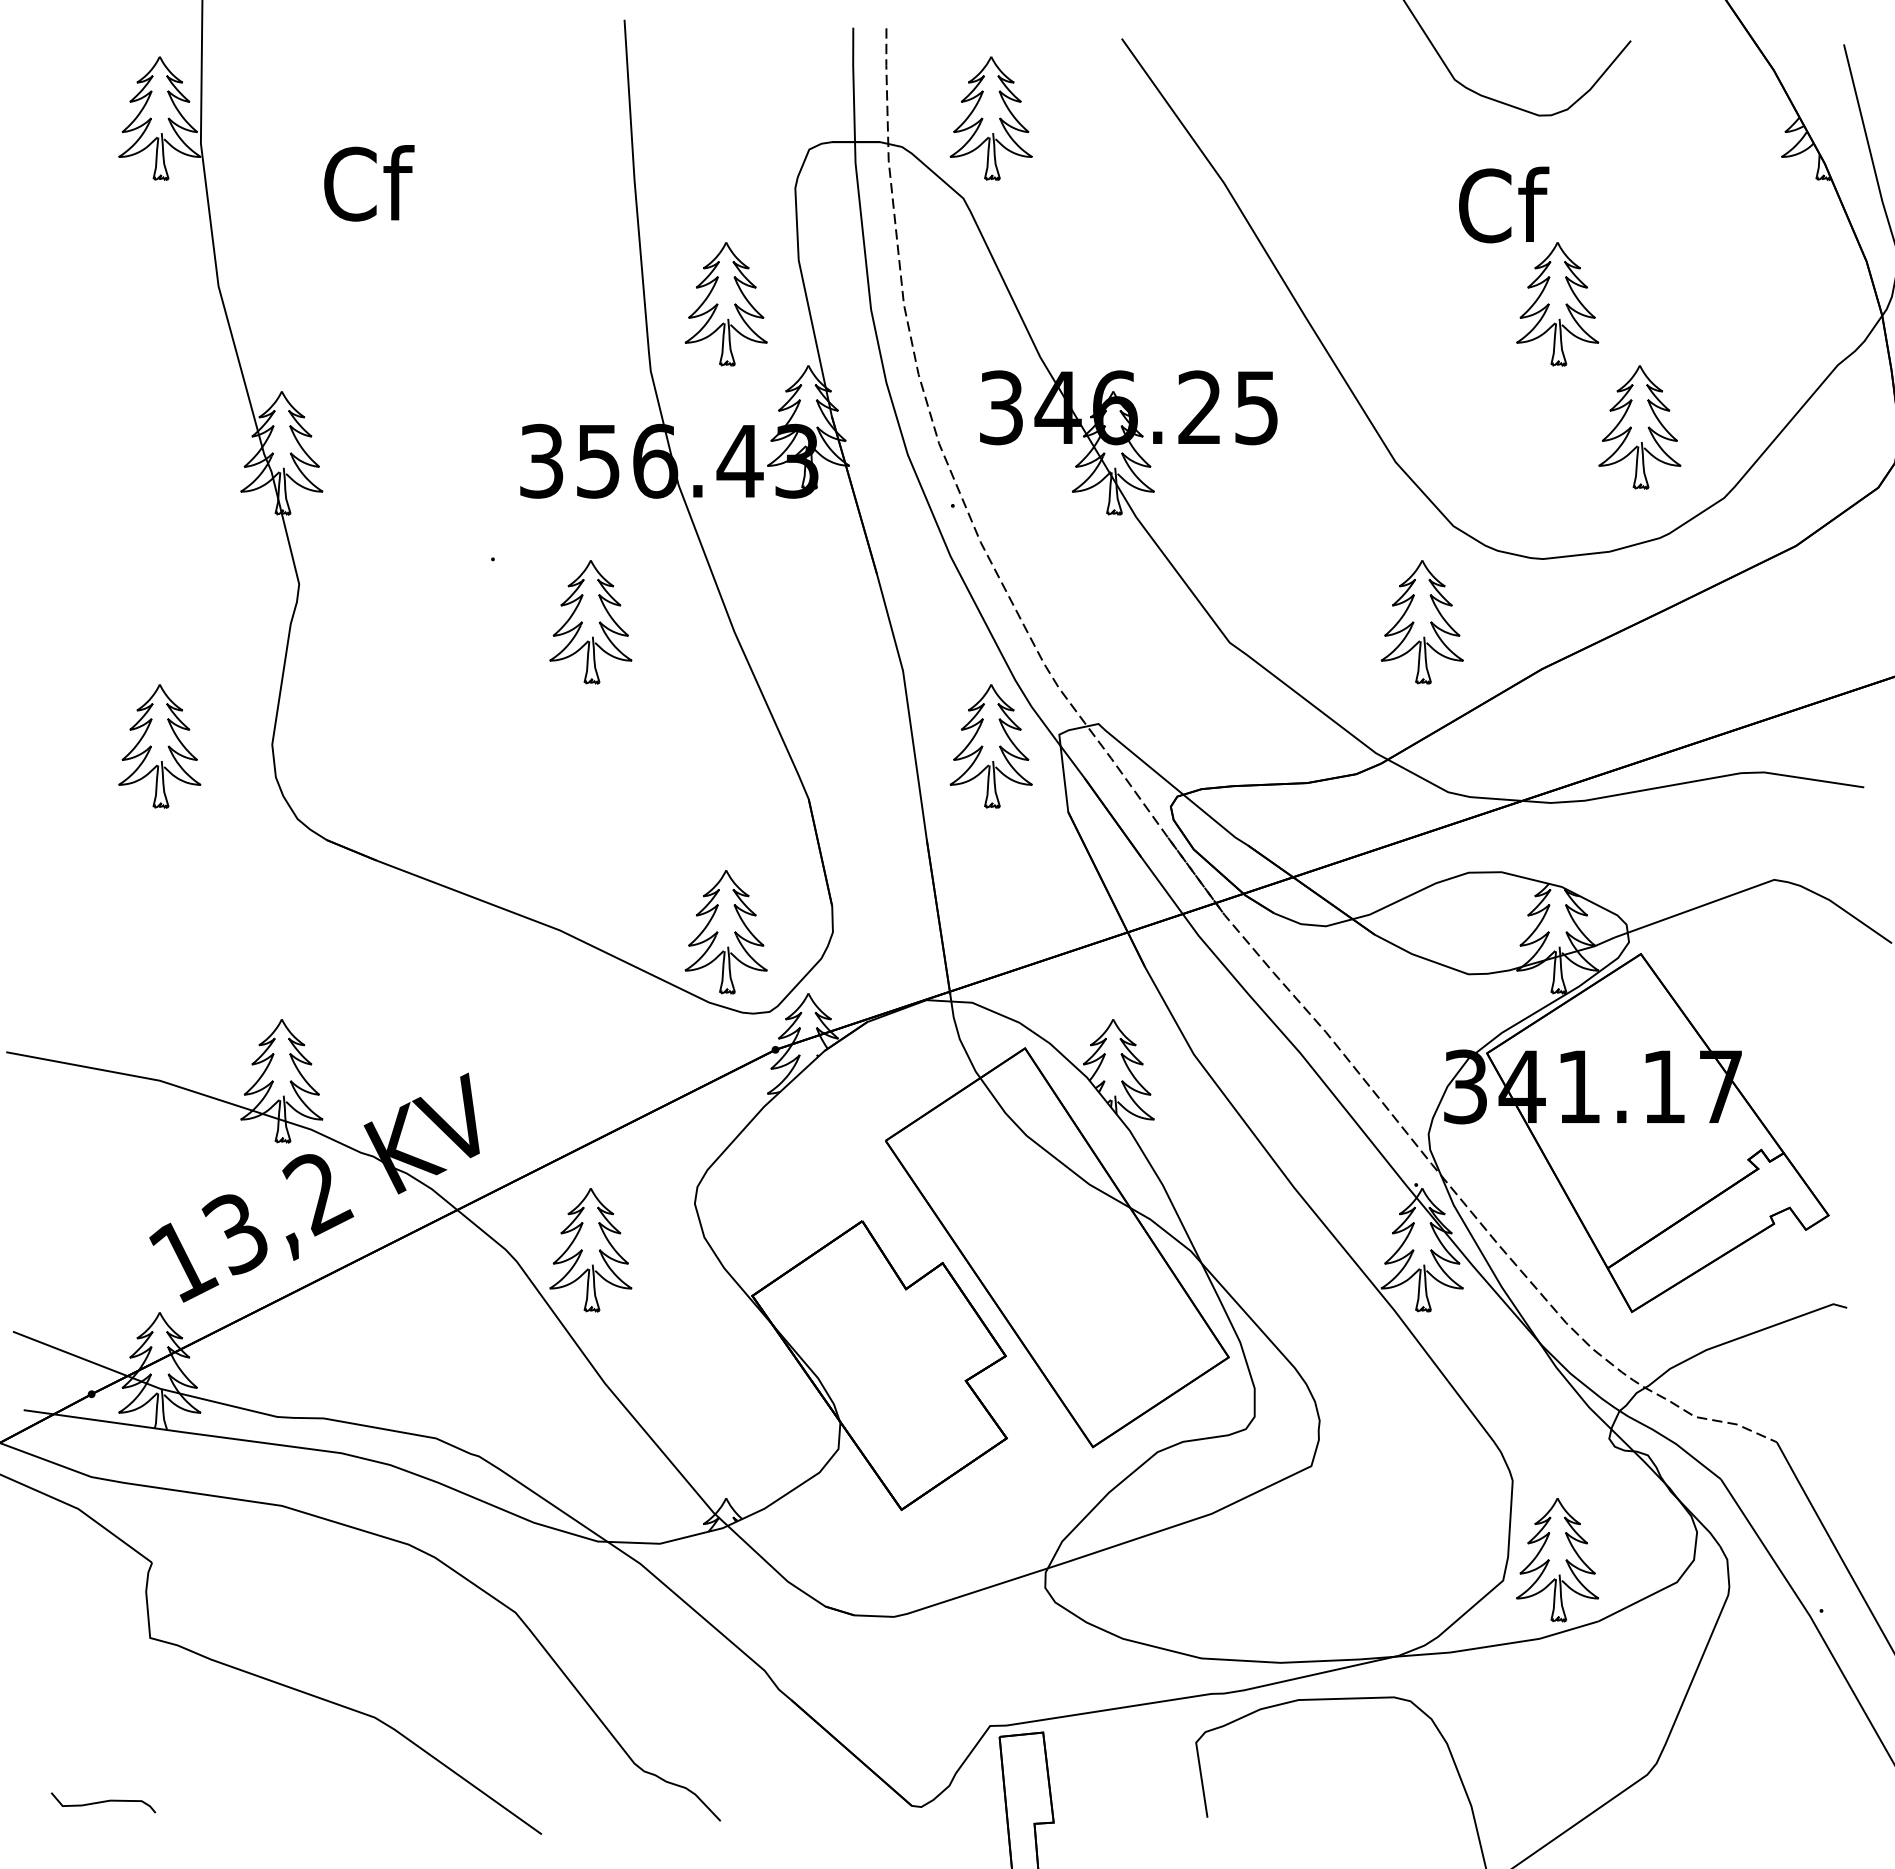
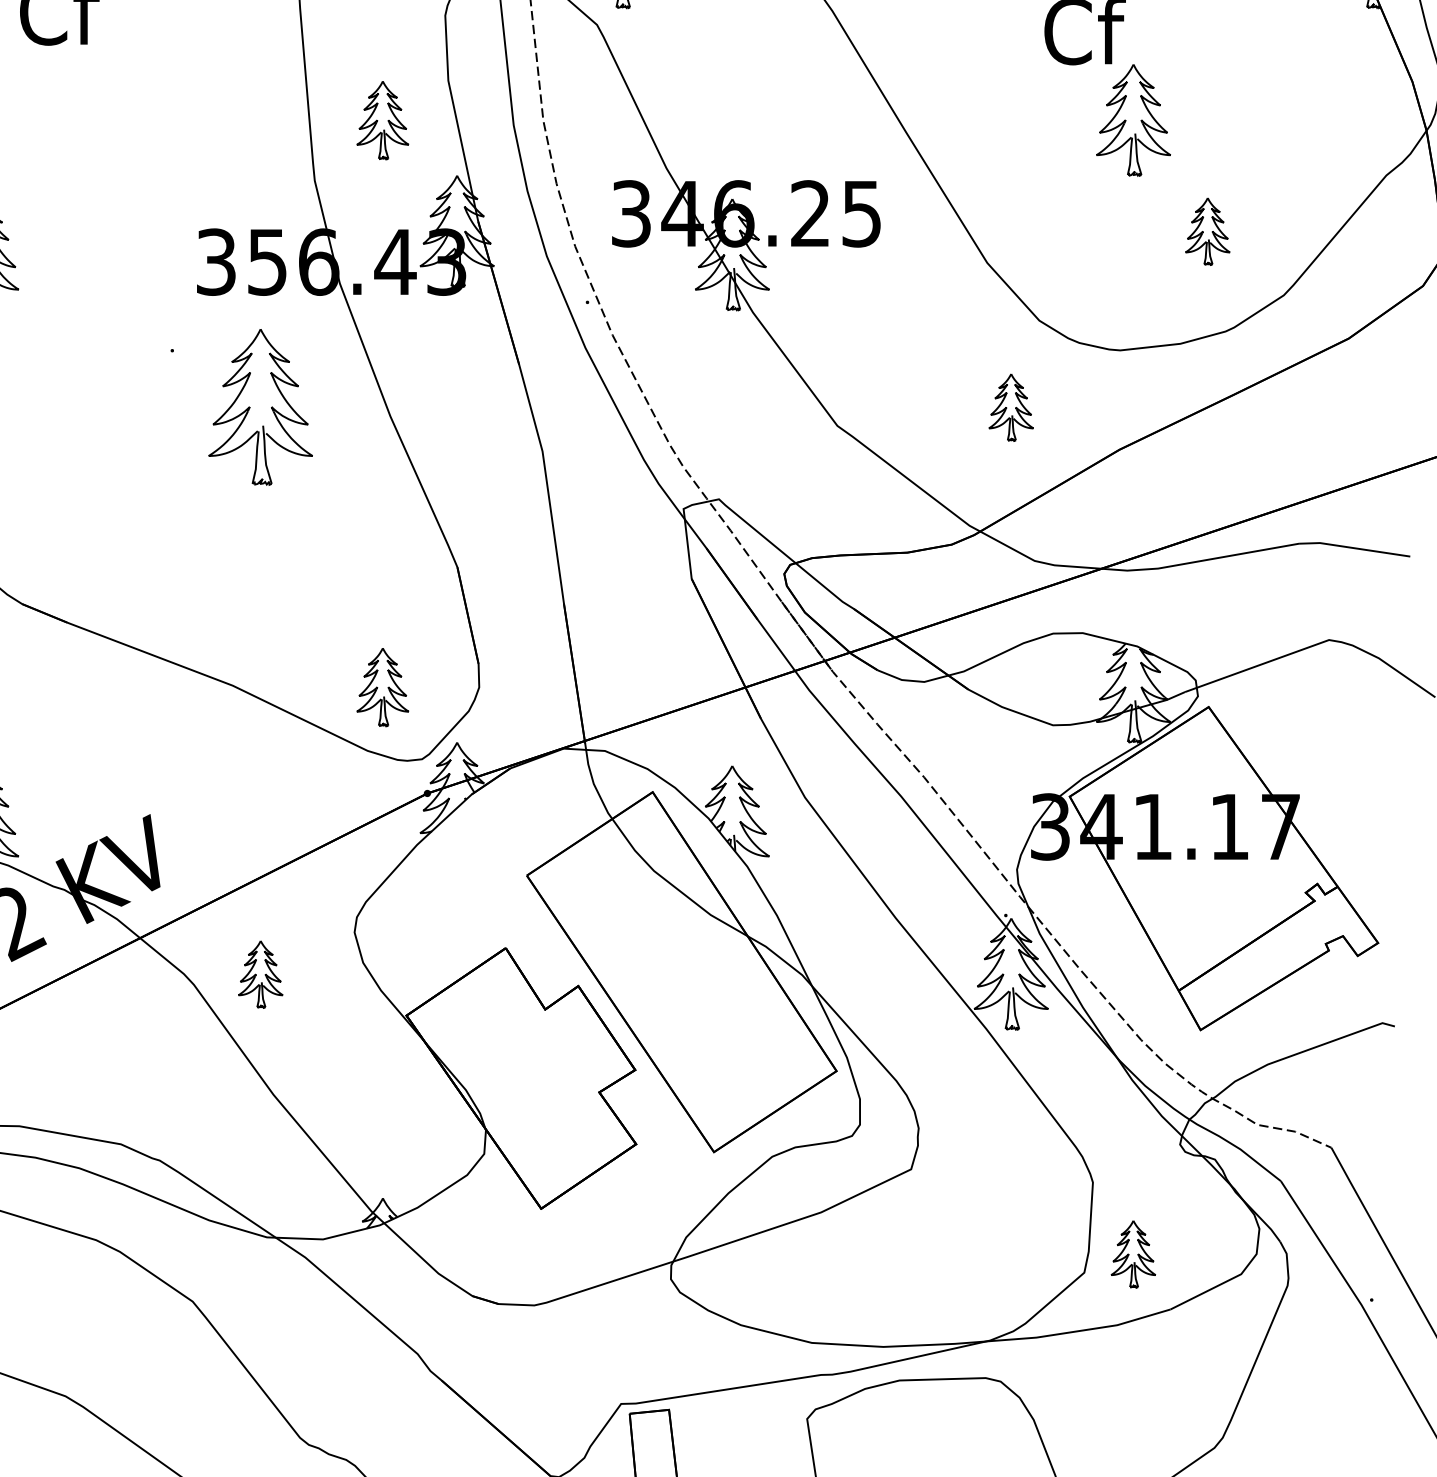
part: (725, 304) -> (382, 120), size x0.7
part: (1639, 427) -> (1207, 231), size x0.6
part: (590, 622) -> (260, 407), size x1.4
part: (1421, 622) -> (1010, 407), size x0.6
part: (990, 746) -> (621, 519), removed
part: (725, 932) -> (382, 687), size x0.7
part: (590, 1250) -> (260, 974), size x0.6
part: (1557, 1560) -> (1133, 1254), size x0.6

